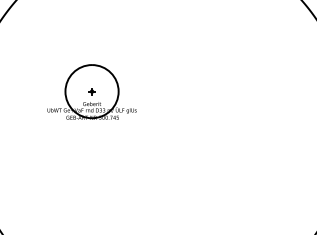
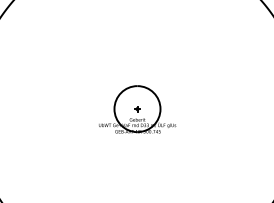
part: (92, 92) -> (137, 109), moved

